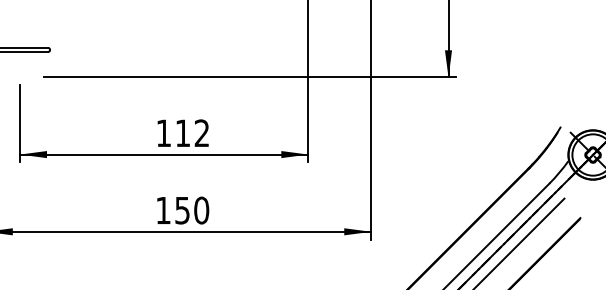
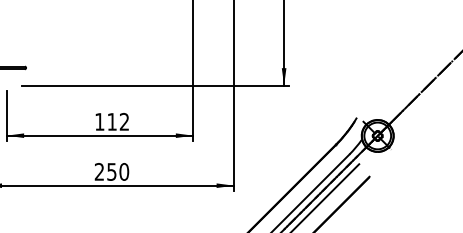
text: (161, 209) -> (98, 171), 150 -> 250

